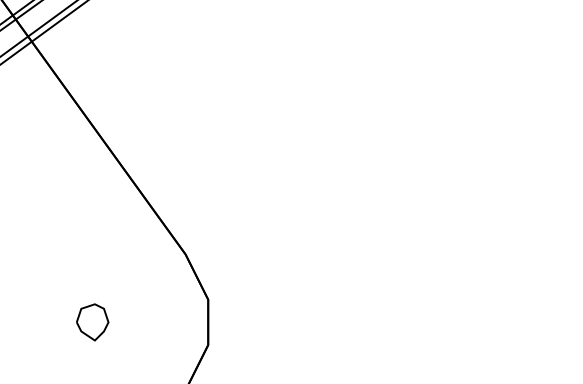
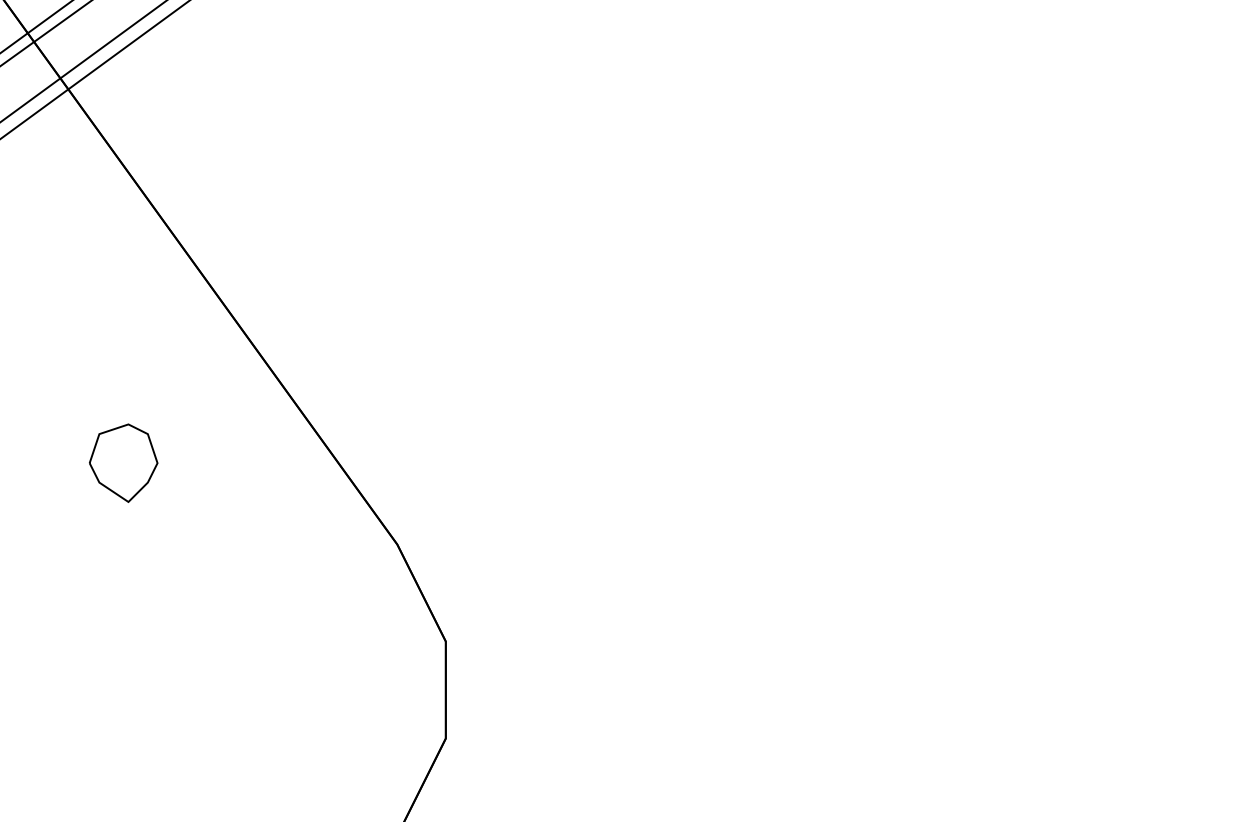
part: (92, 322) -> (123, 463), moved

